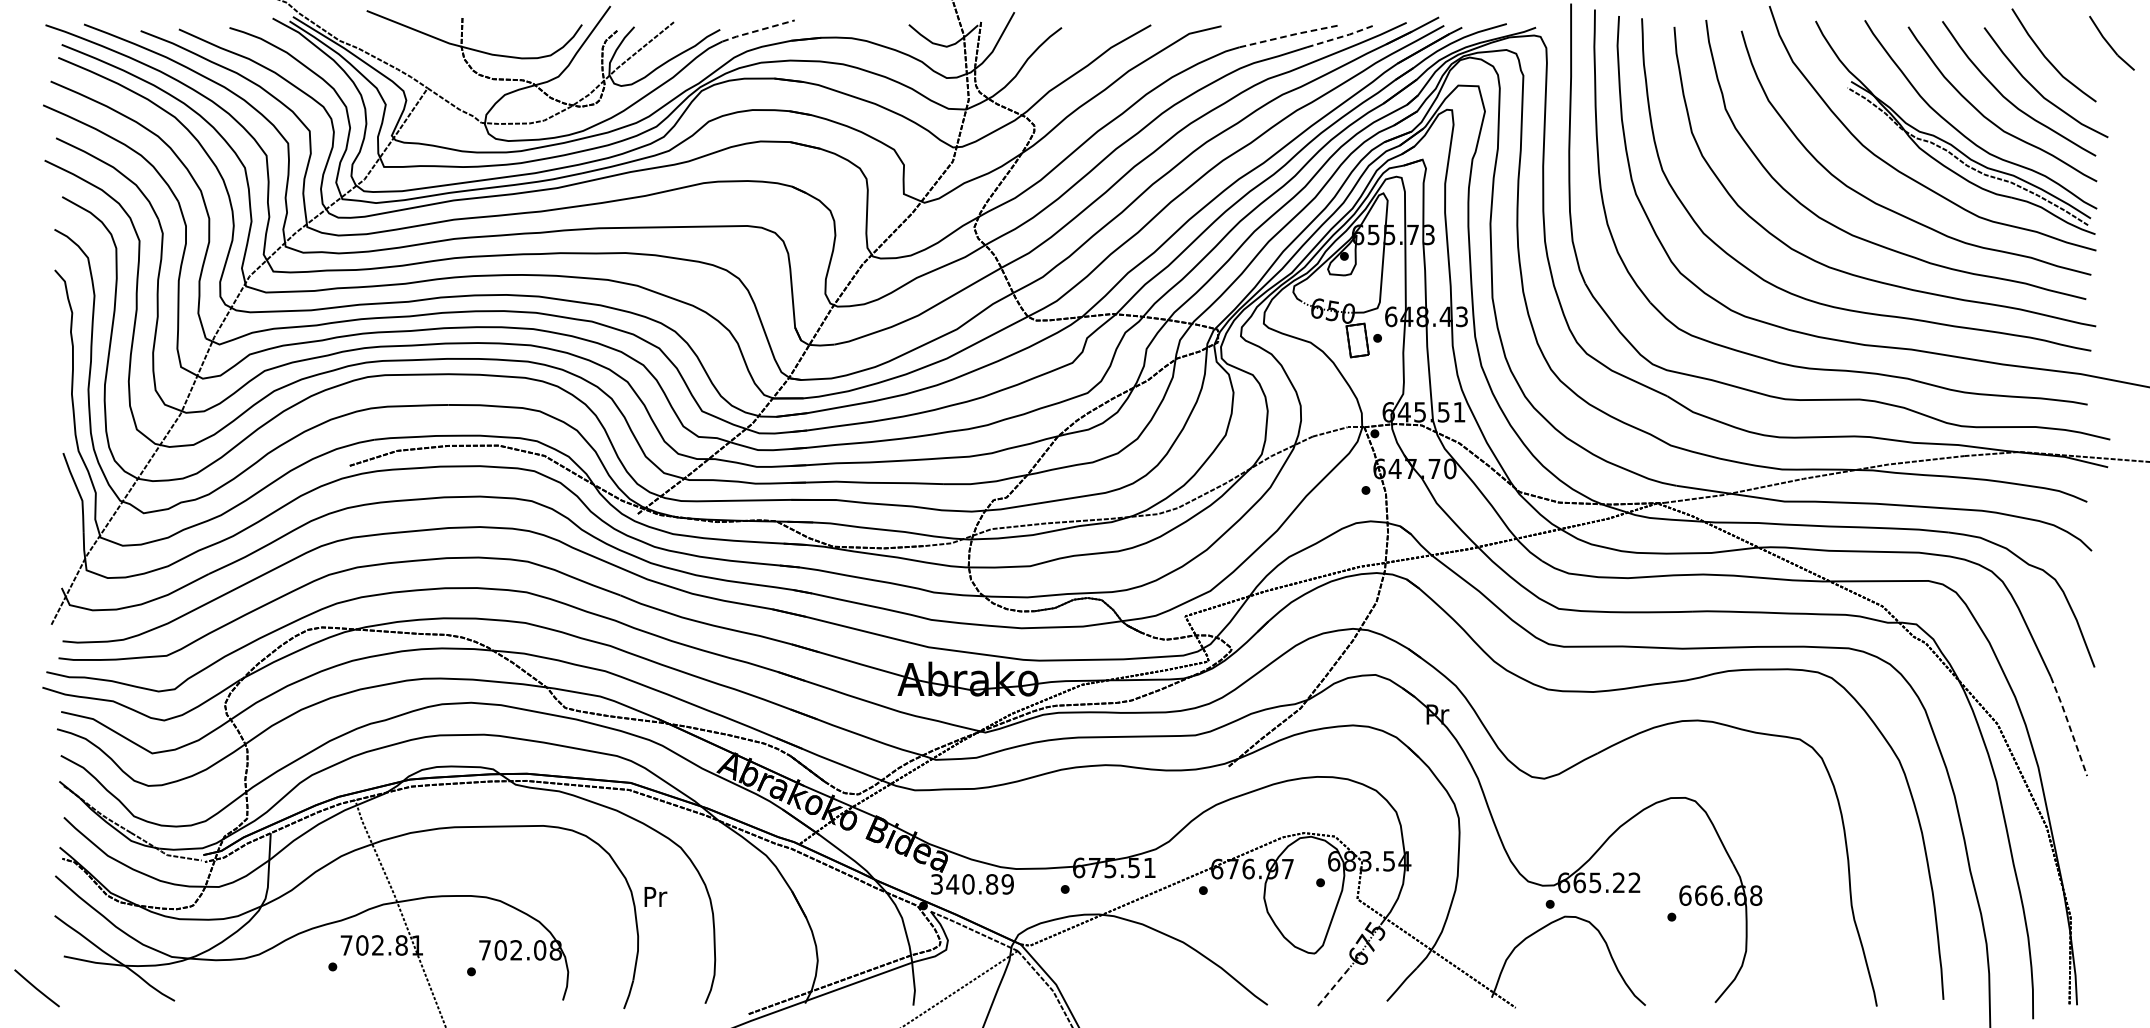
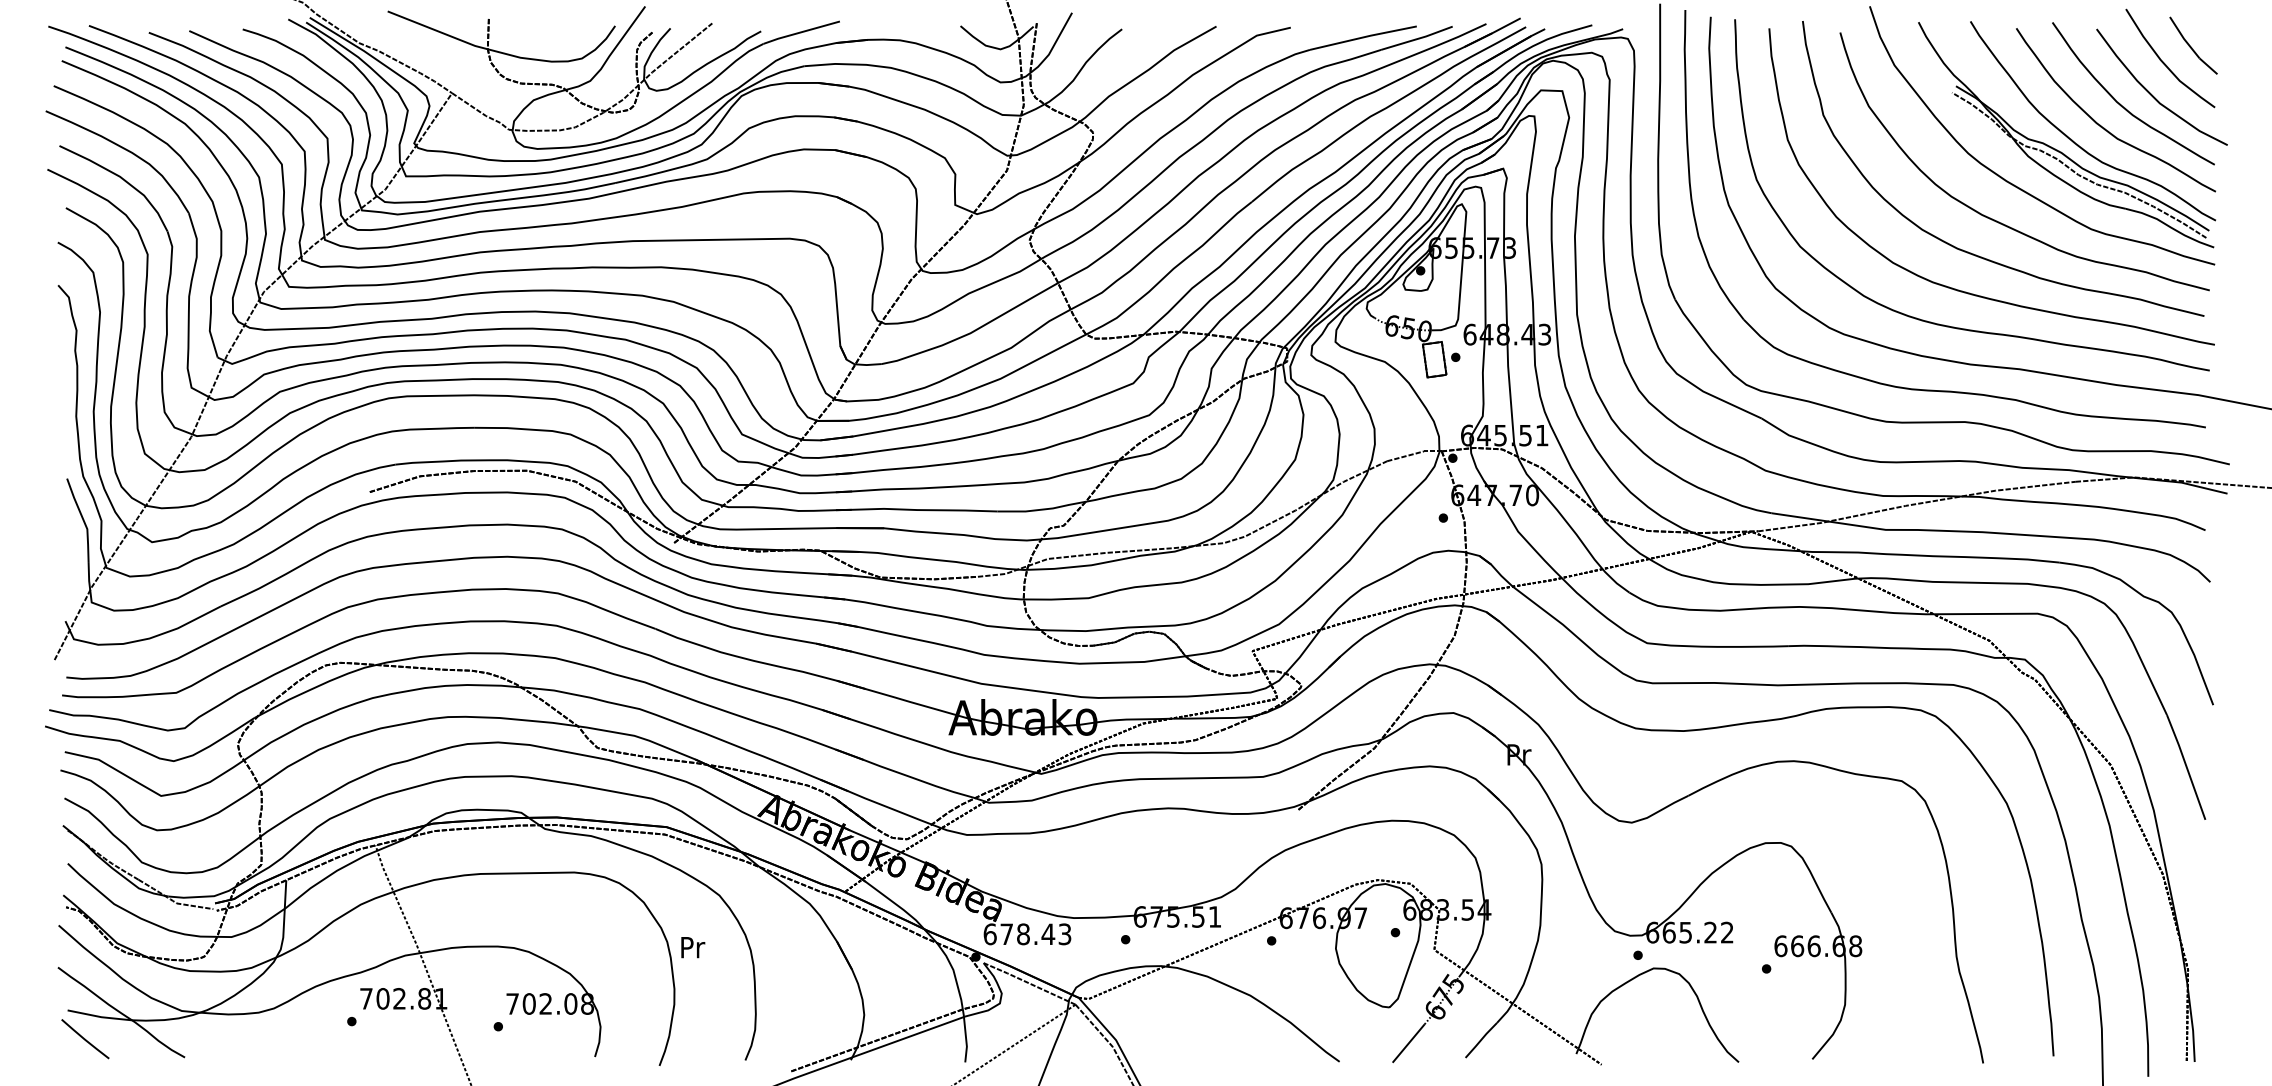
line: (757, 30) -> (800, 32), dashed -> solid
line: (1291, 35) -> (1364, 37), dashed -> solid
line: (1341, 36) -> (1417, 38), dashed -> solid
part: (2111, 43) -> (2193, 45), moved
line: (2069, 725) -> (2186, 766), dashed -> solid
text: (972, 884) -> (1027, 934), 340.89 -> 678.43
line: (1333, 987) -> (1409, 1043), dashed -> solid
line: (37, 988) -> (85, 1039), moved

